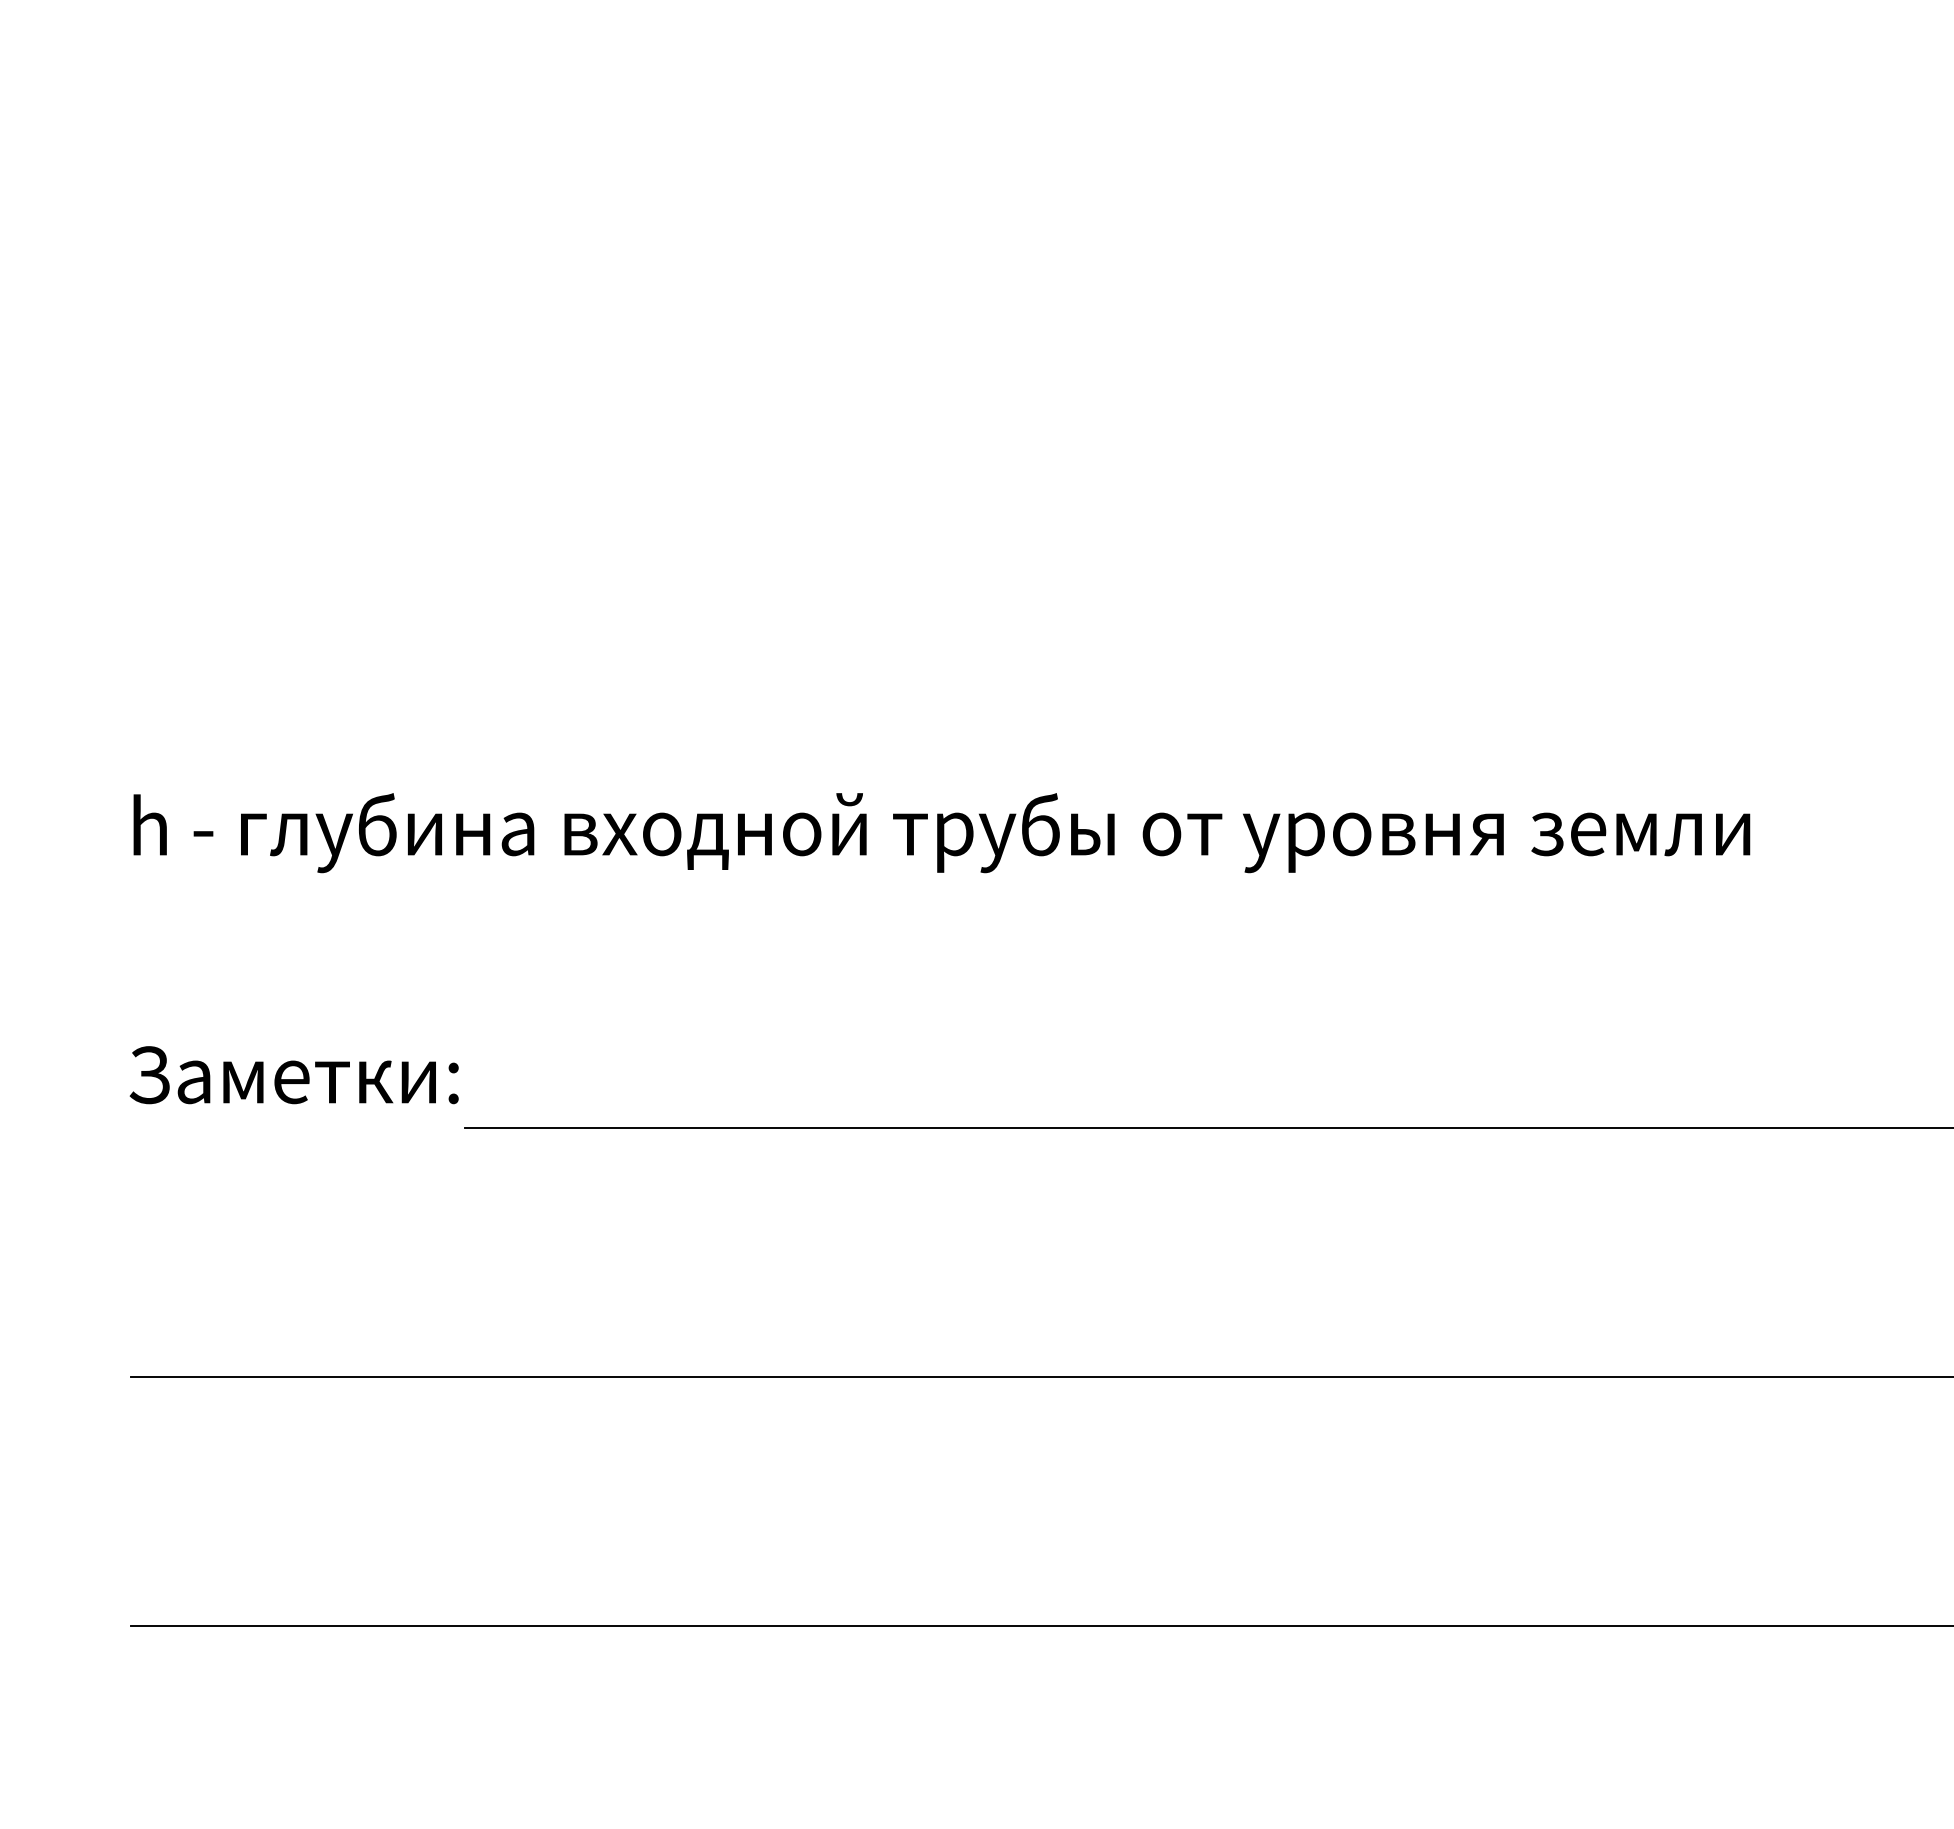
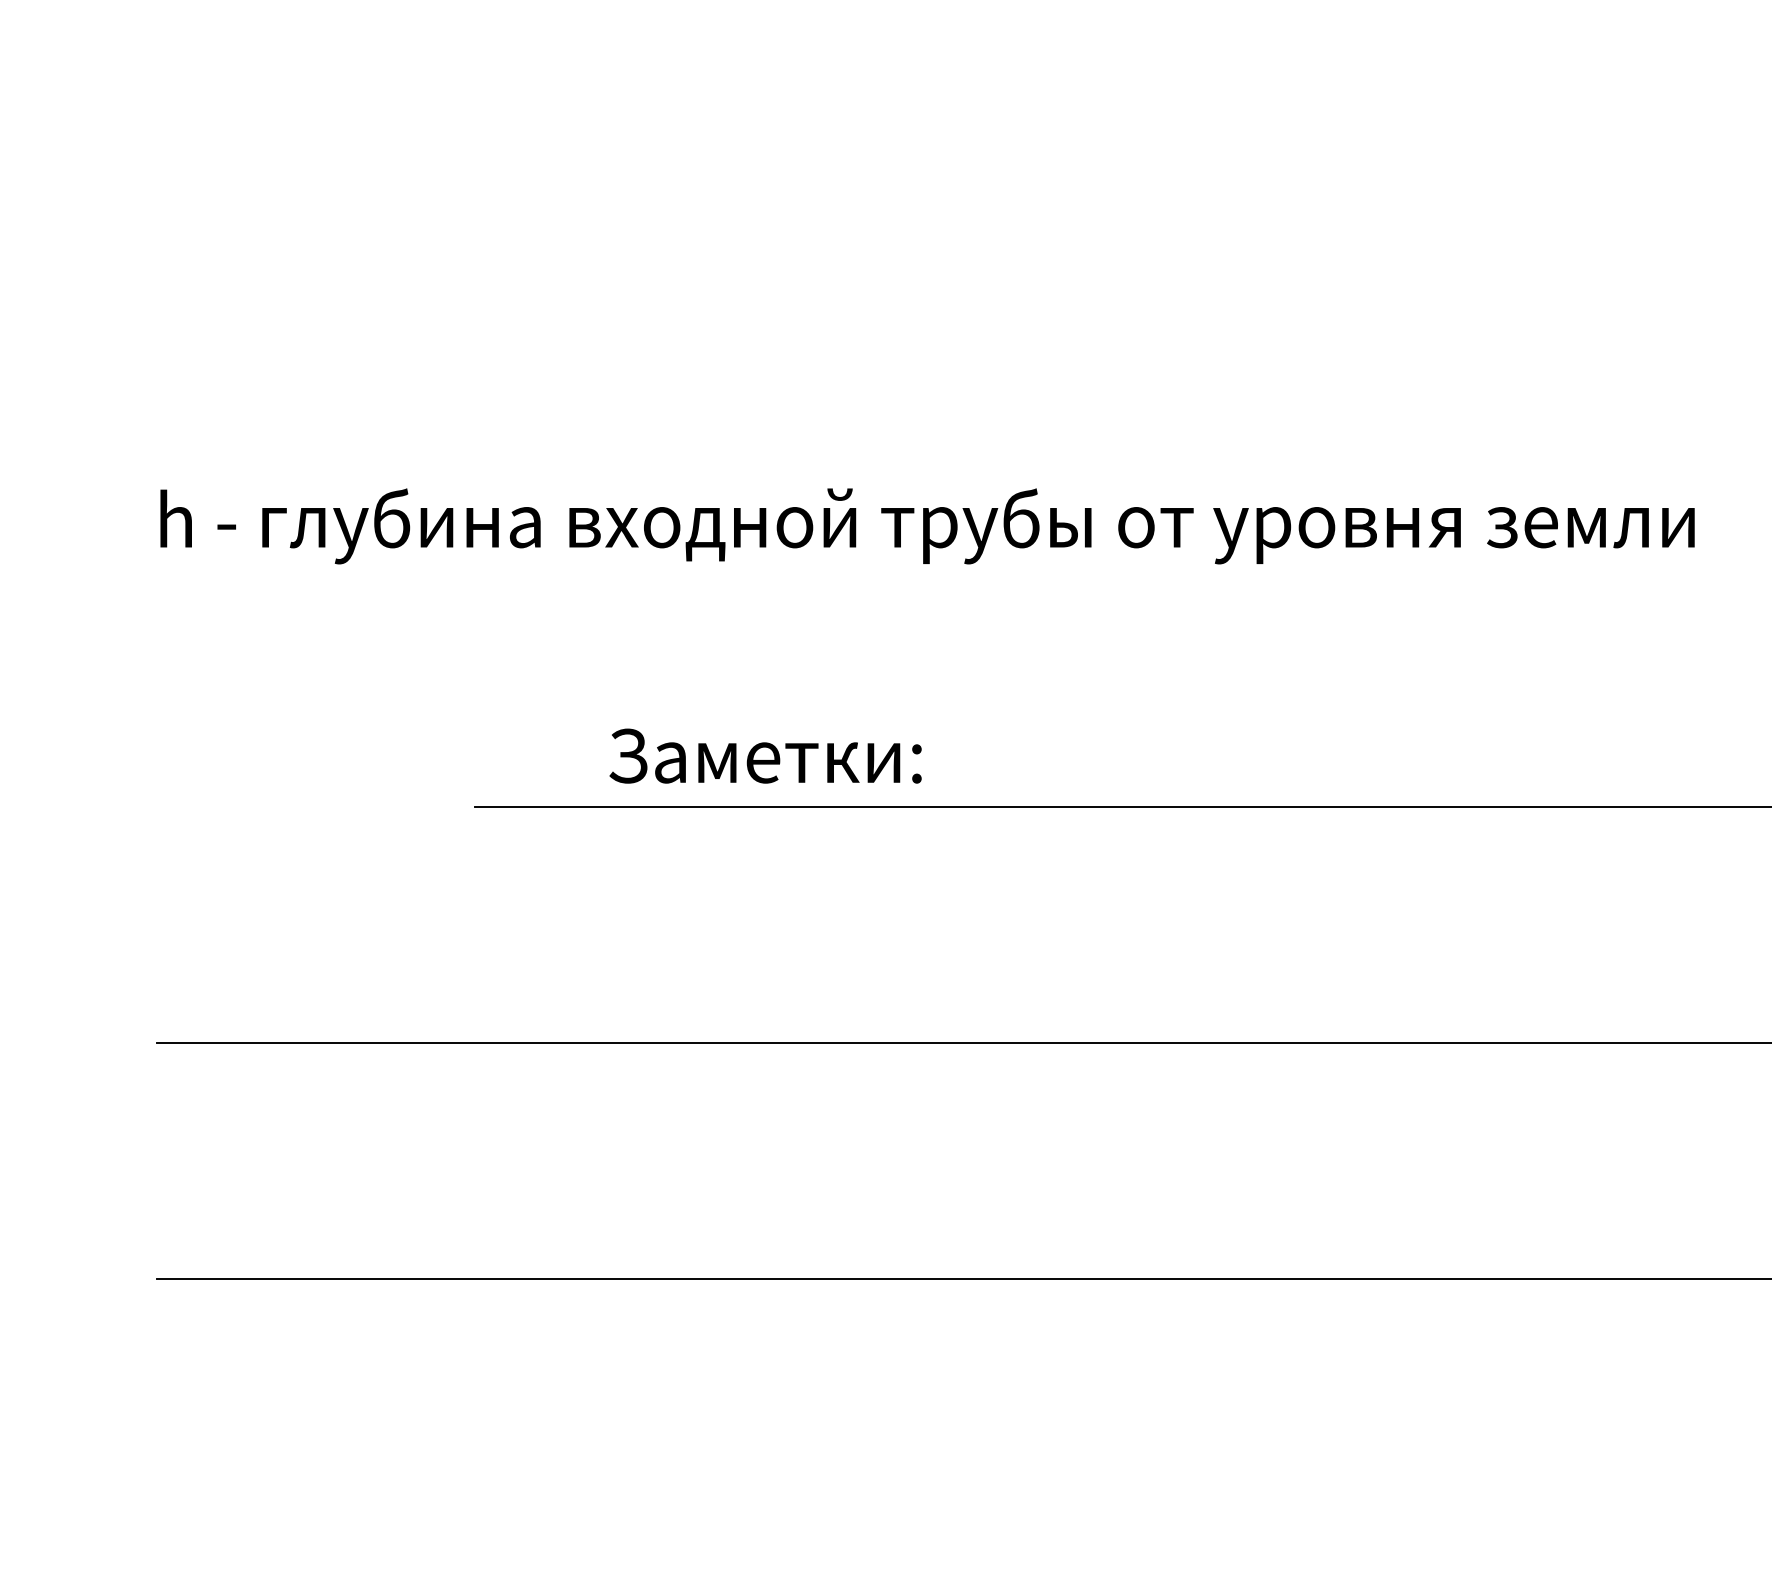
text: (293, 1075) -> (764, 756), moved

